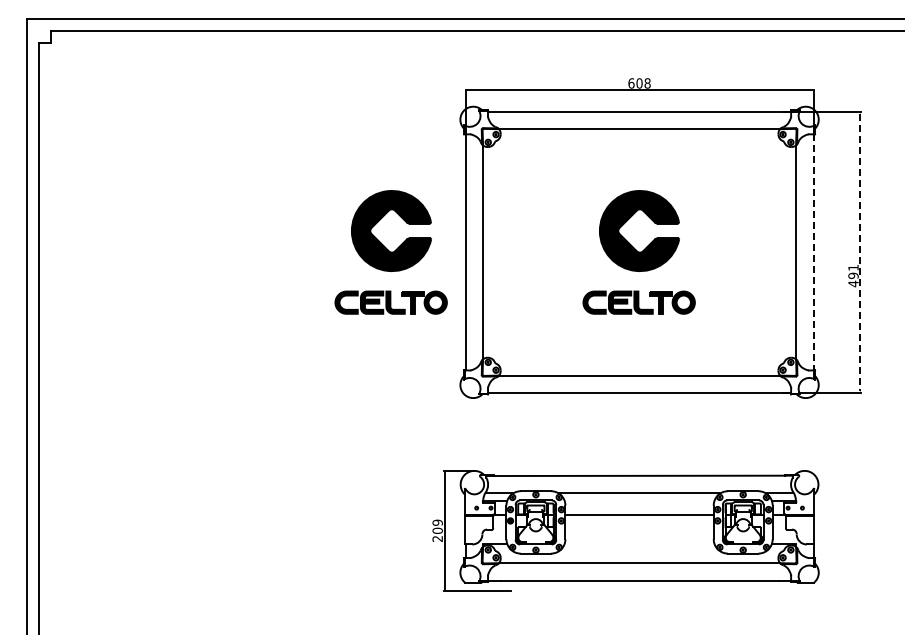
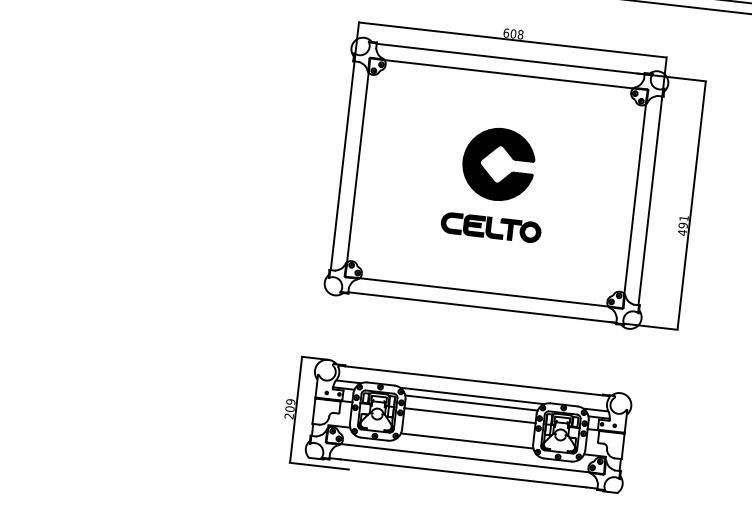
part: (390, 252) -> (276, 158), removed
line: (813, 252) -> (650, 200), dashed -> solid
line: (860, 252) -> (691, 205), dashed -> solid
line: (639, 500) -> (471, 402), added
line: (639, 543) -> (467, 440), added

